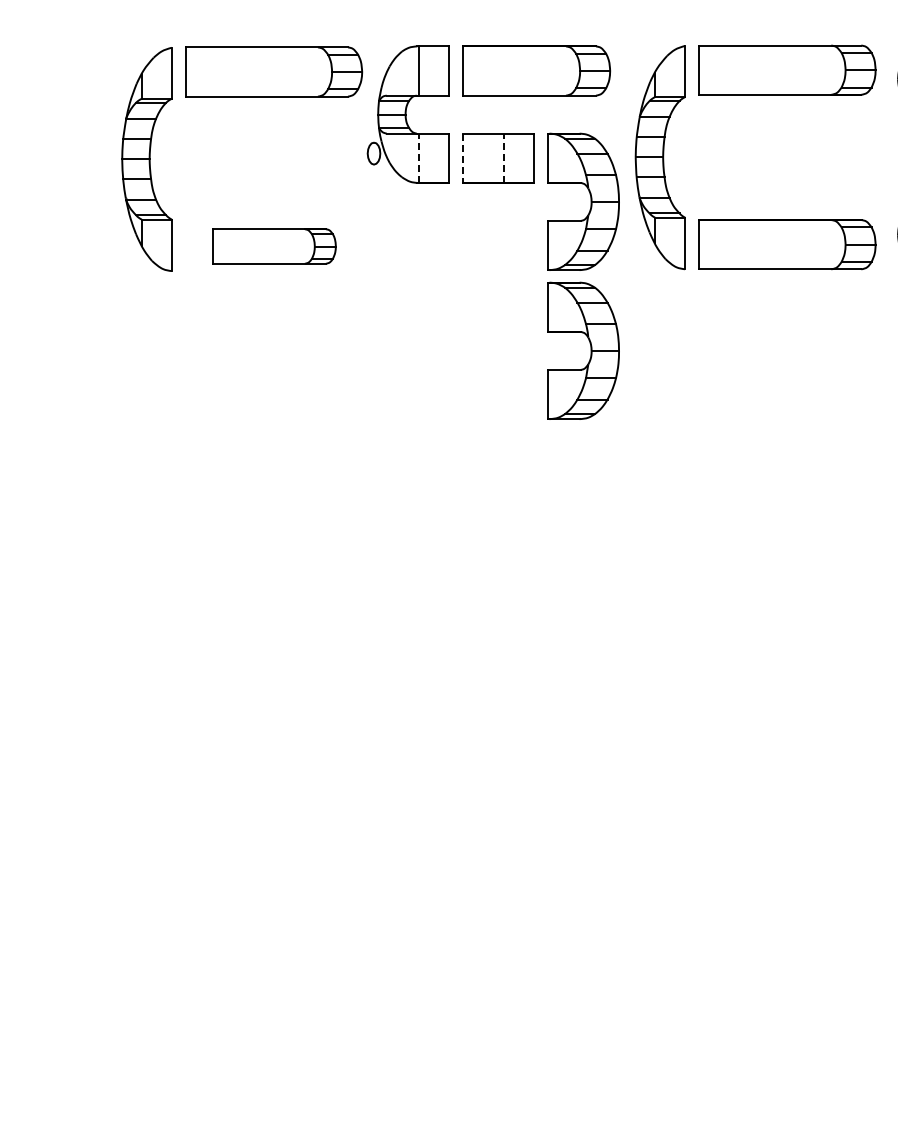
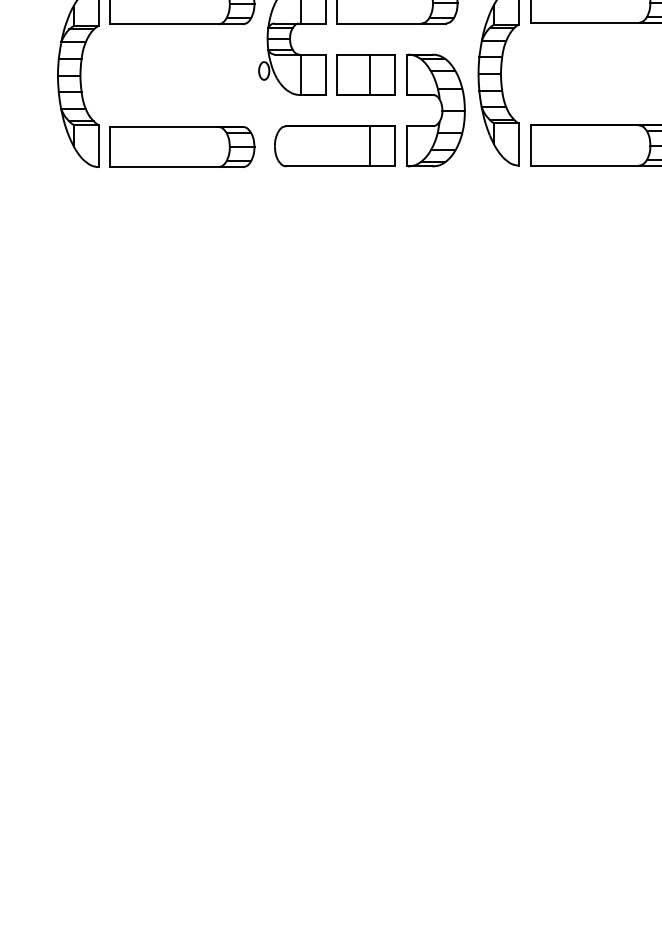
line: (419, 158) -> (301, 74), dashed -> solid
line: (463, 158) -> (337, 74), dashed -> solid
line: (503, 158) -> (370, 74), dashed -> solid
part: (460, 245) -> (335, 146), added
part: (274, 246) -> (182, 147), size x1.43
part: (590, 350) -> (441, 232), removed

